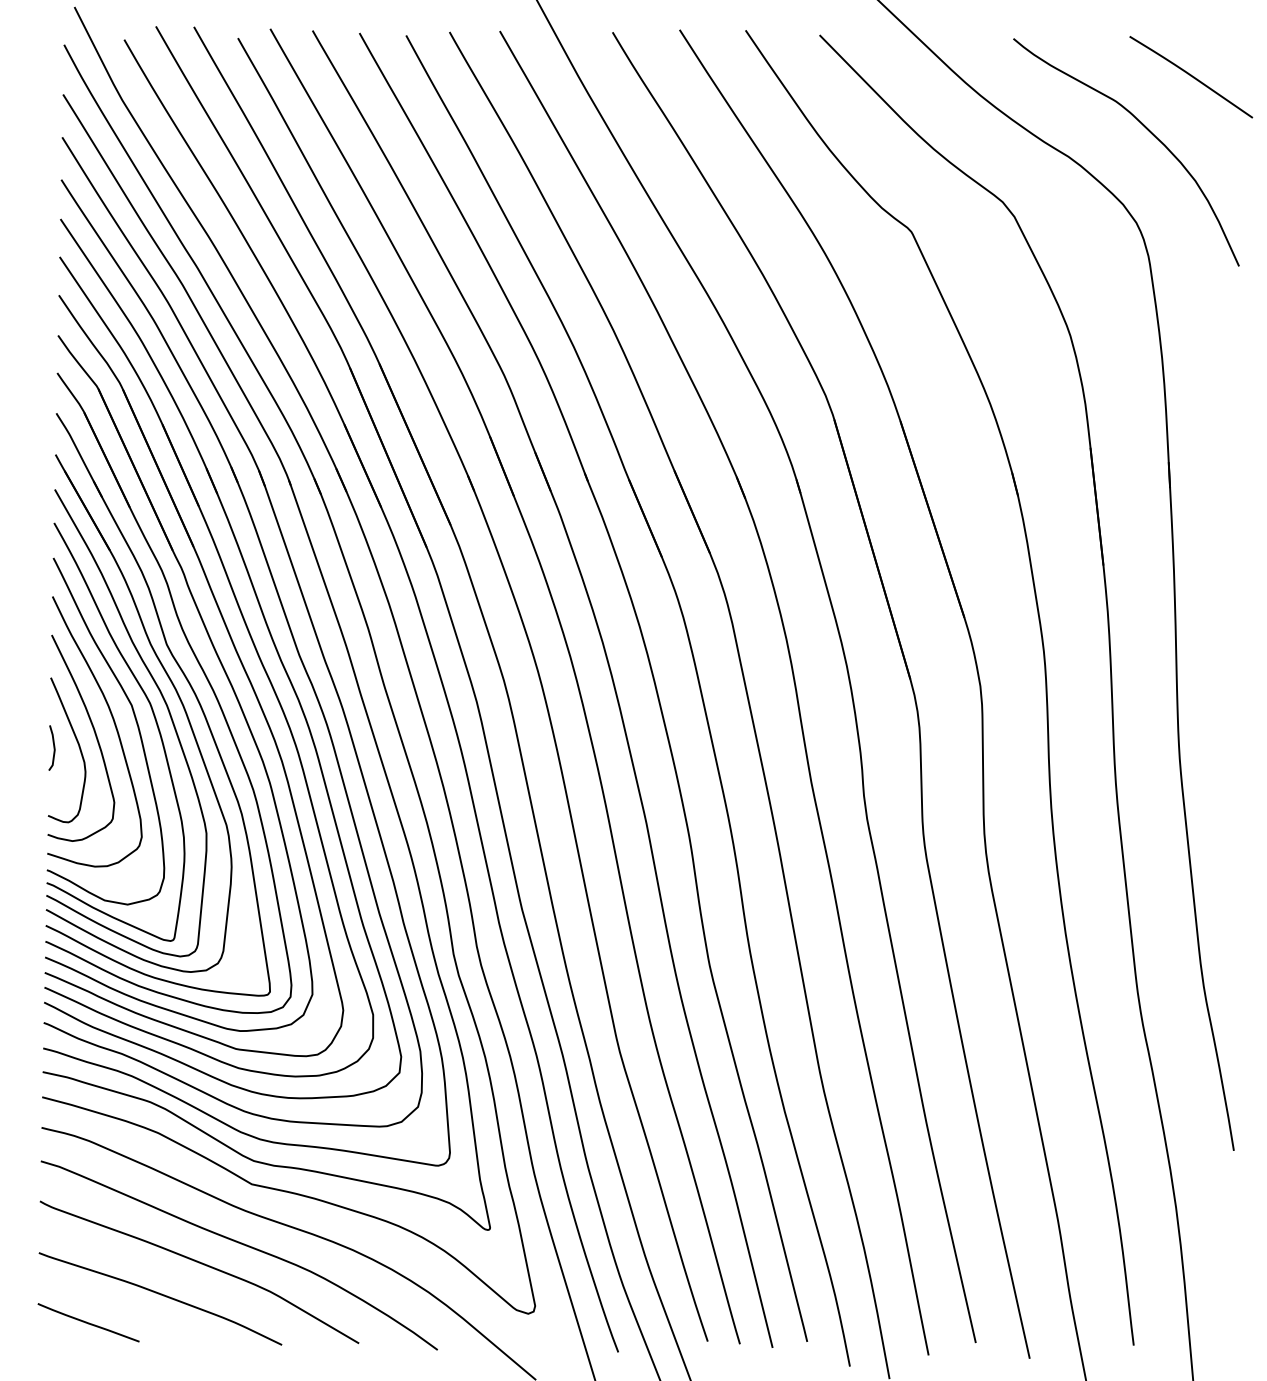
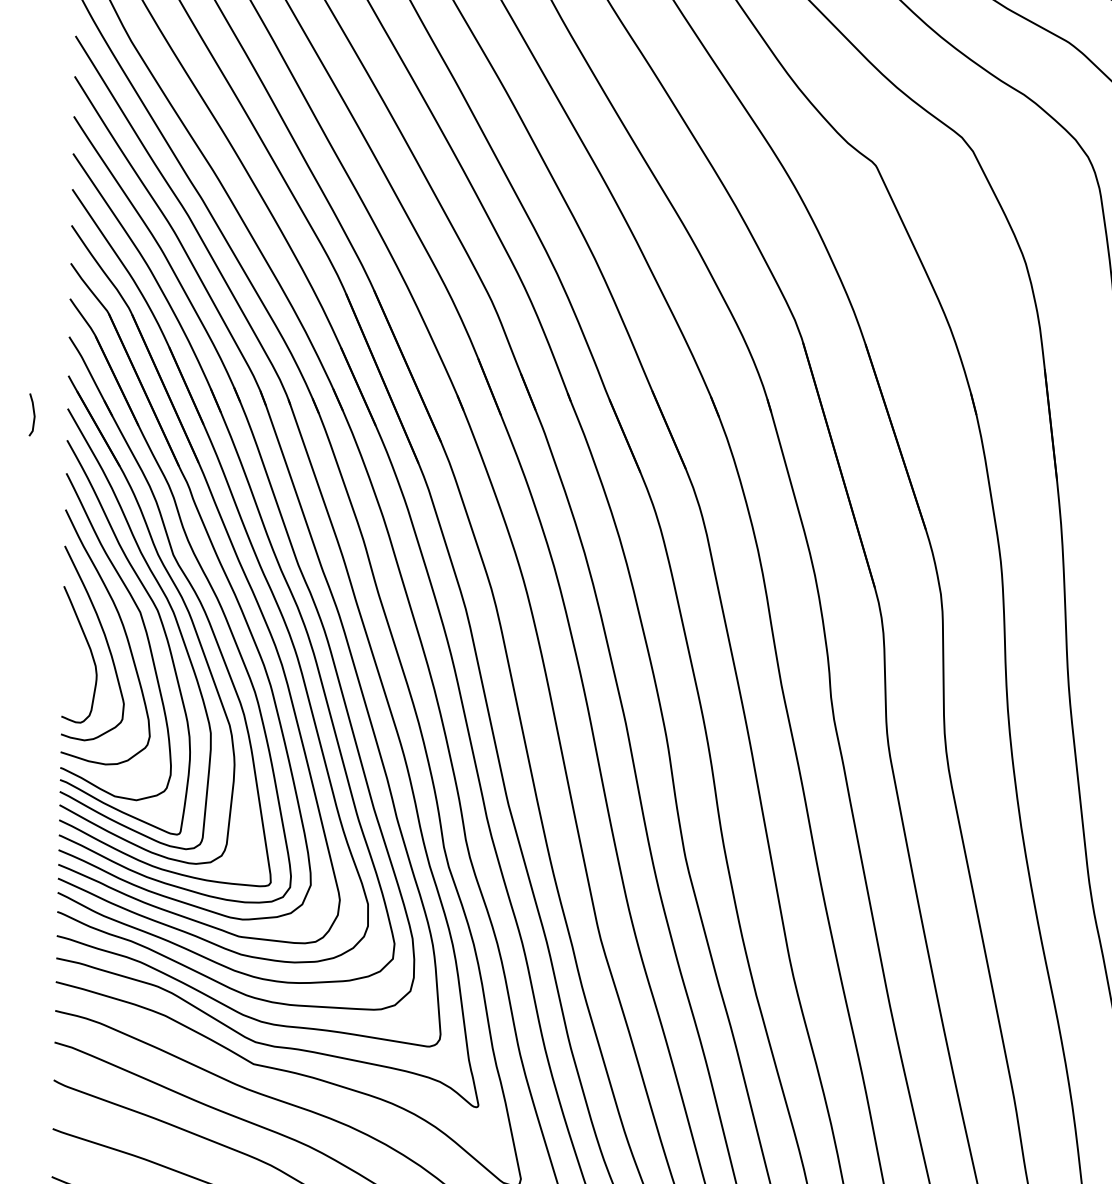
line: (53, 747) -> (33, 414), moved

